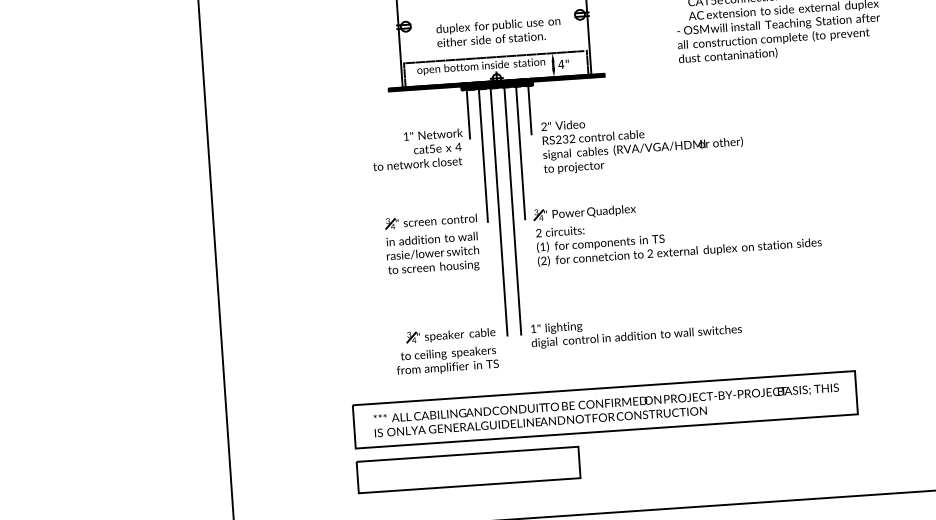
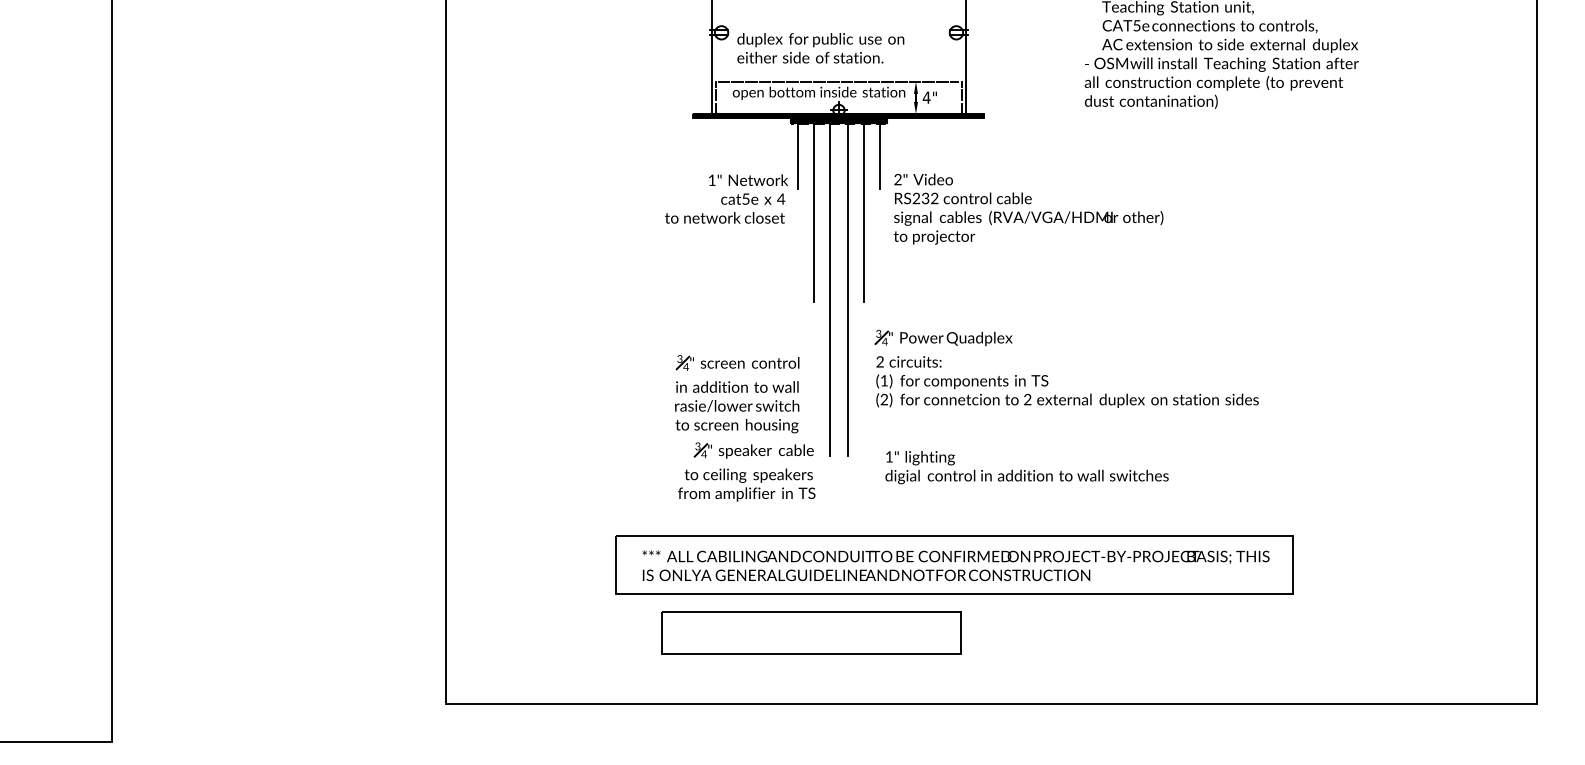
text: (498, 32) -> (820, 48), moved
part: (663, 234) -> (1047, 375), moved
part: (432, 244) -> (737, 394), moved
text: (635, 329) -> (1026, 467), moved
part: (468, 469) -> (811, 632), moved

